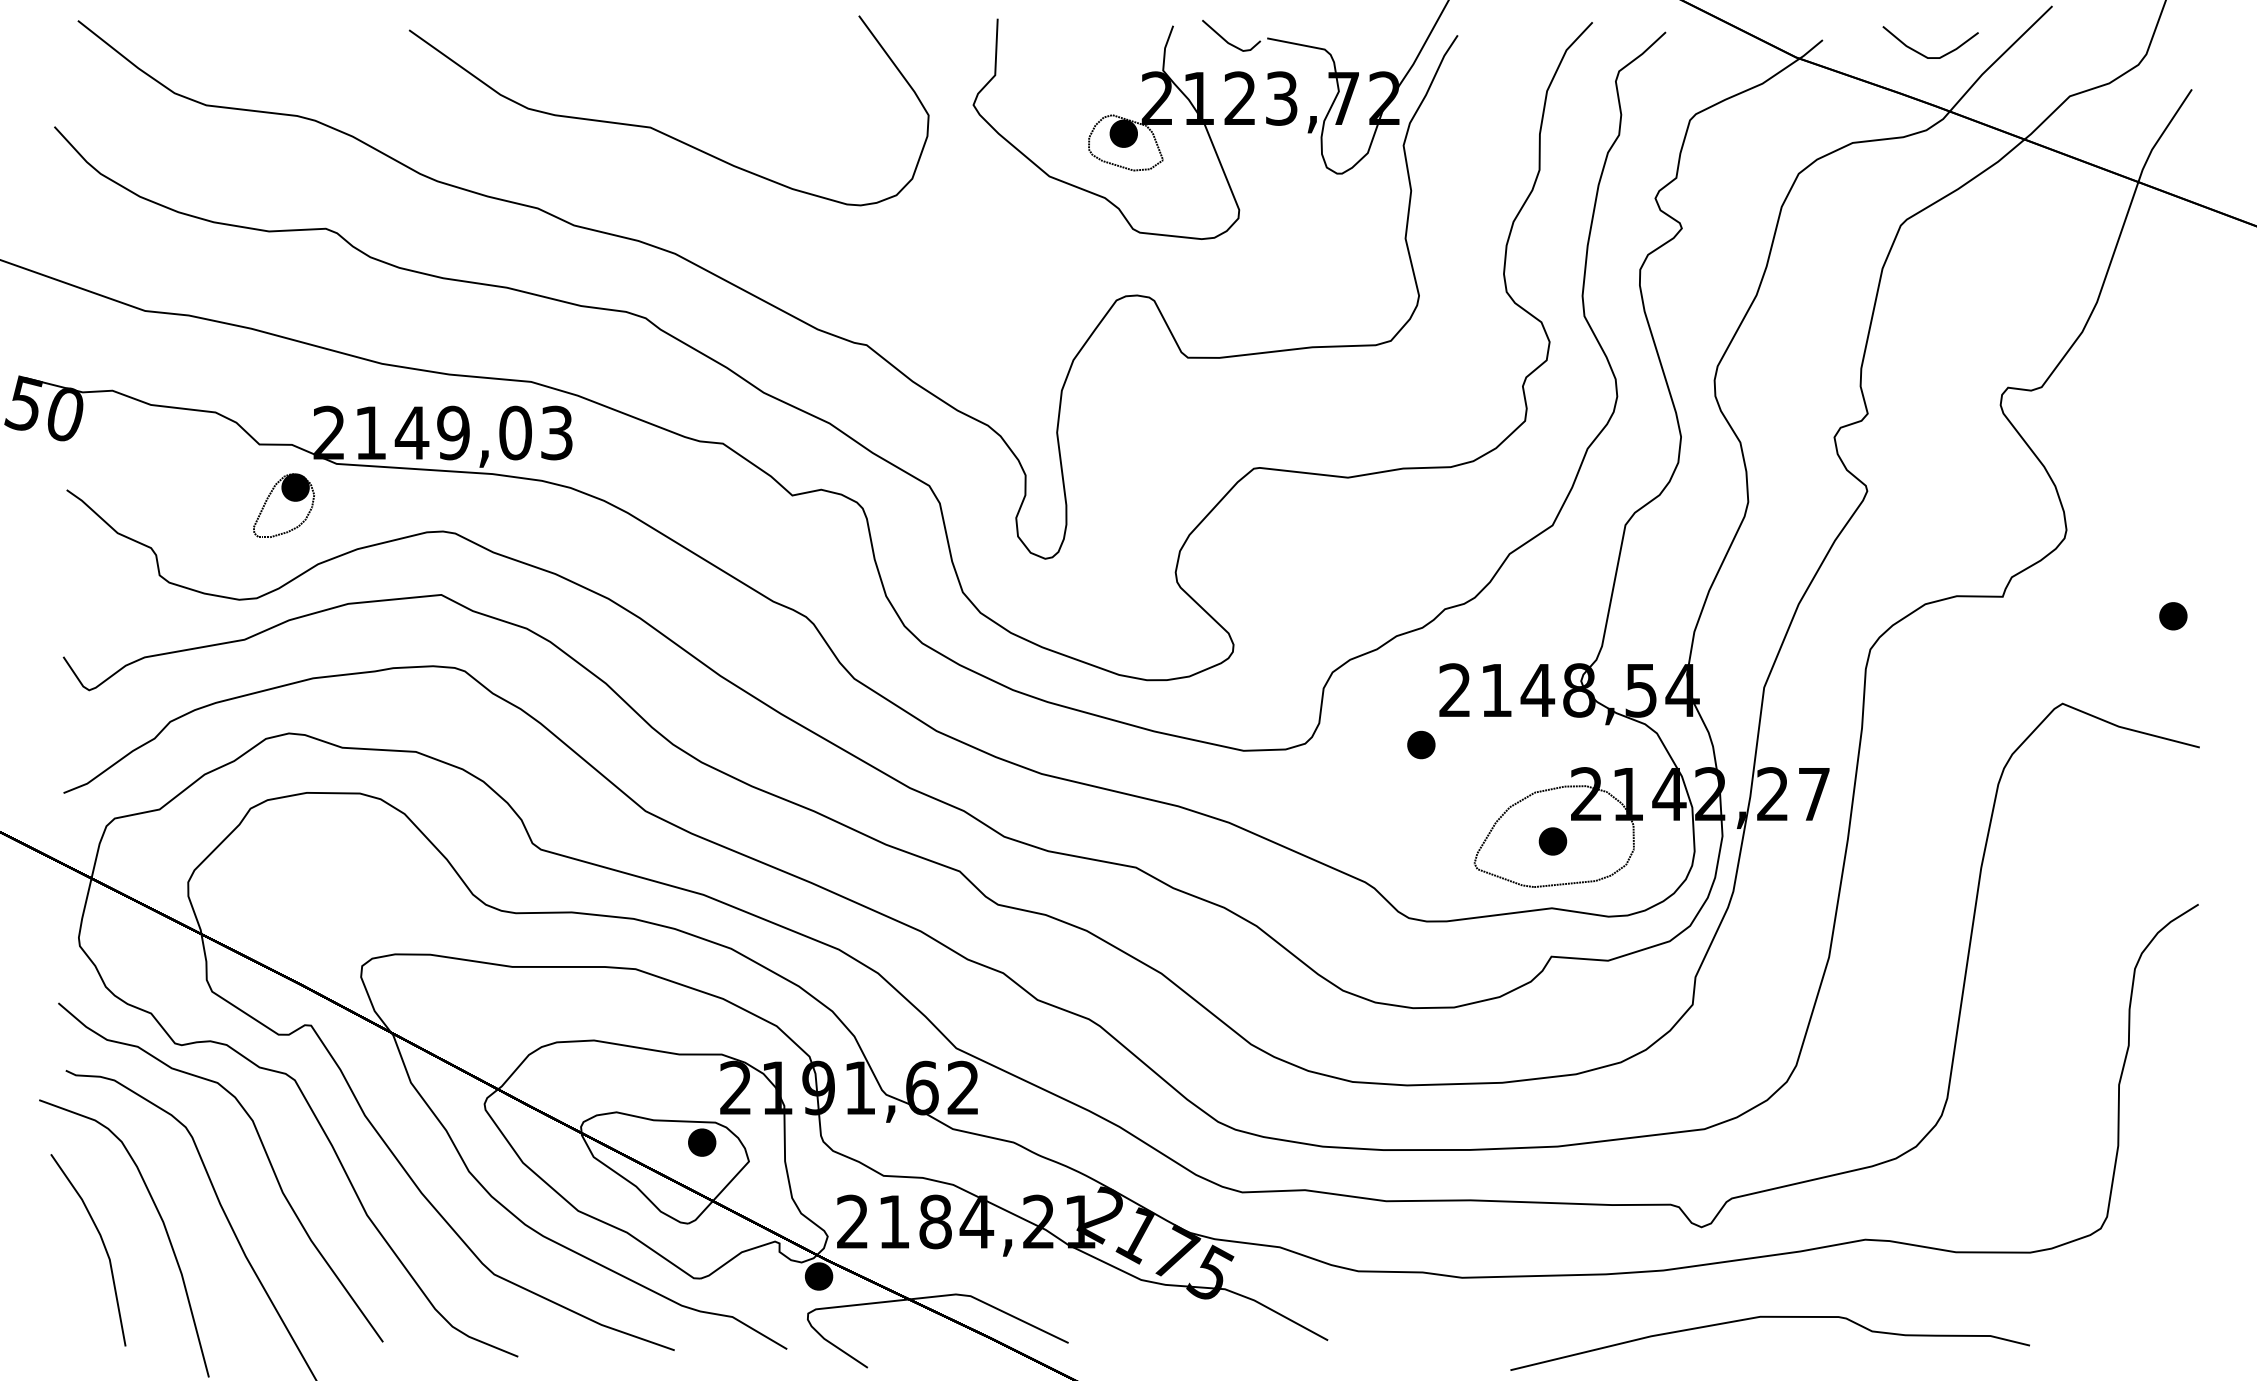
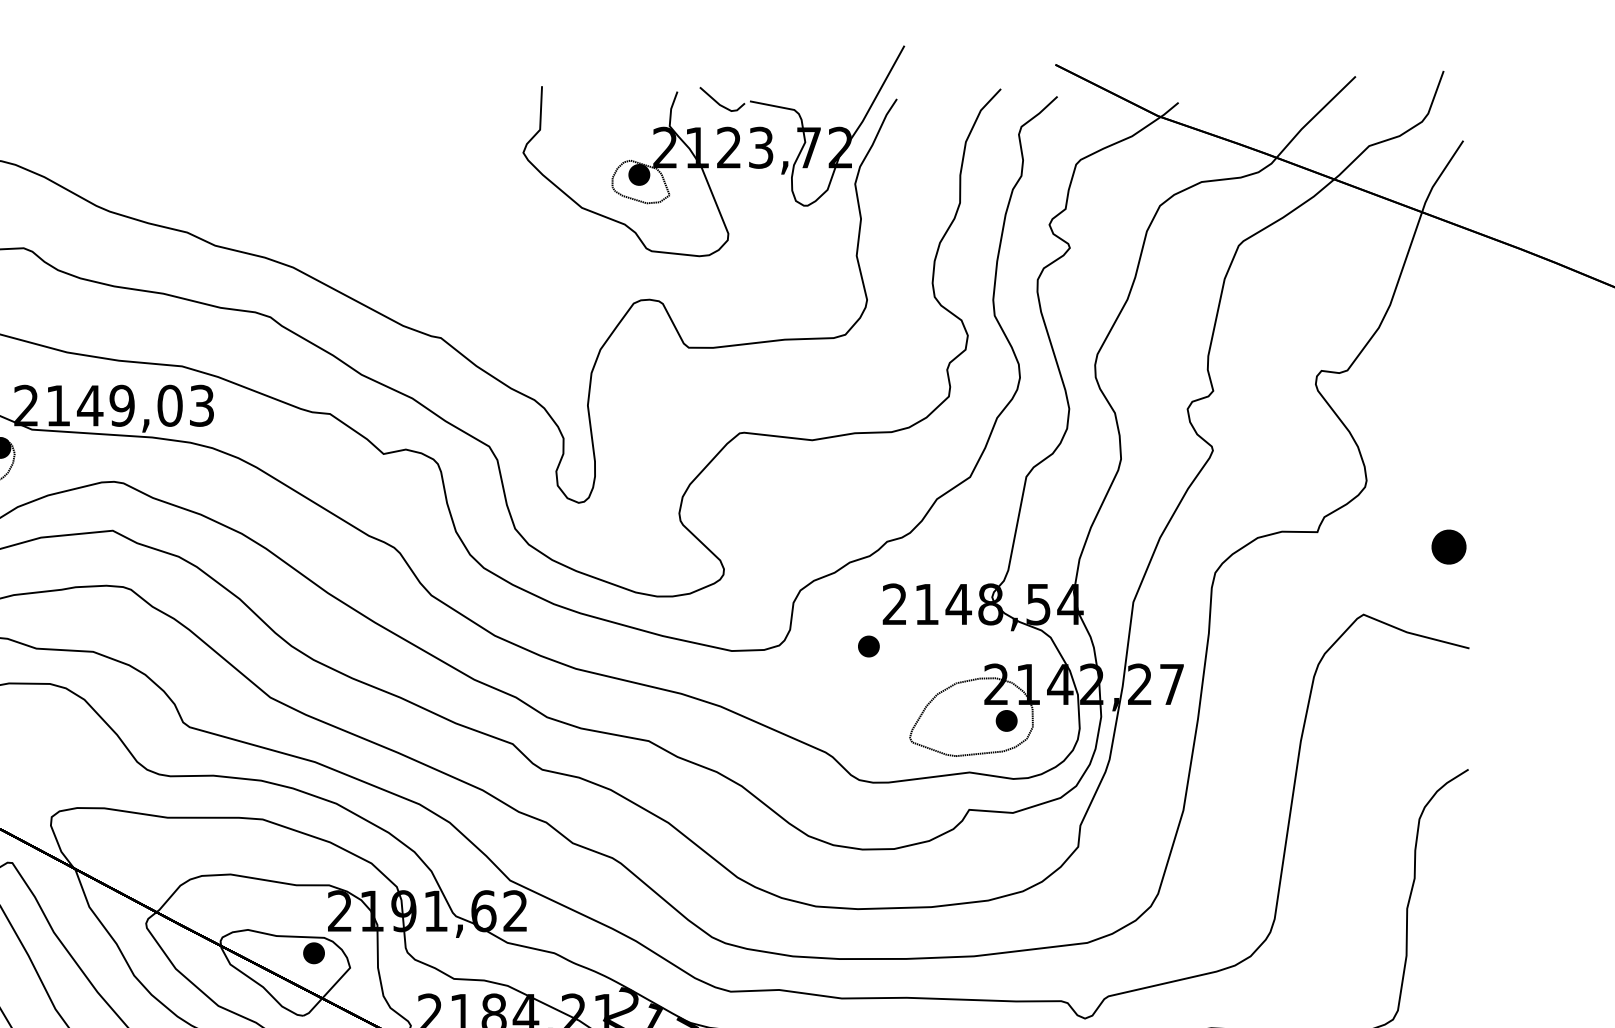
curve: (1923, 54) -> (1256, 113), removed
curve: (659, 130) -> (281, 172), removed
part: (2173, 616) -> (1449, 547), size x1.6
part: (1552, 841) -> (1006, 720), moved

